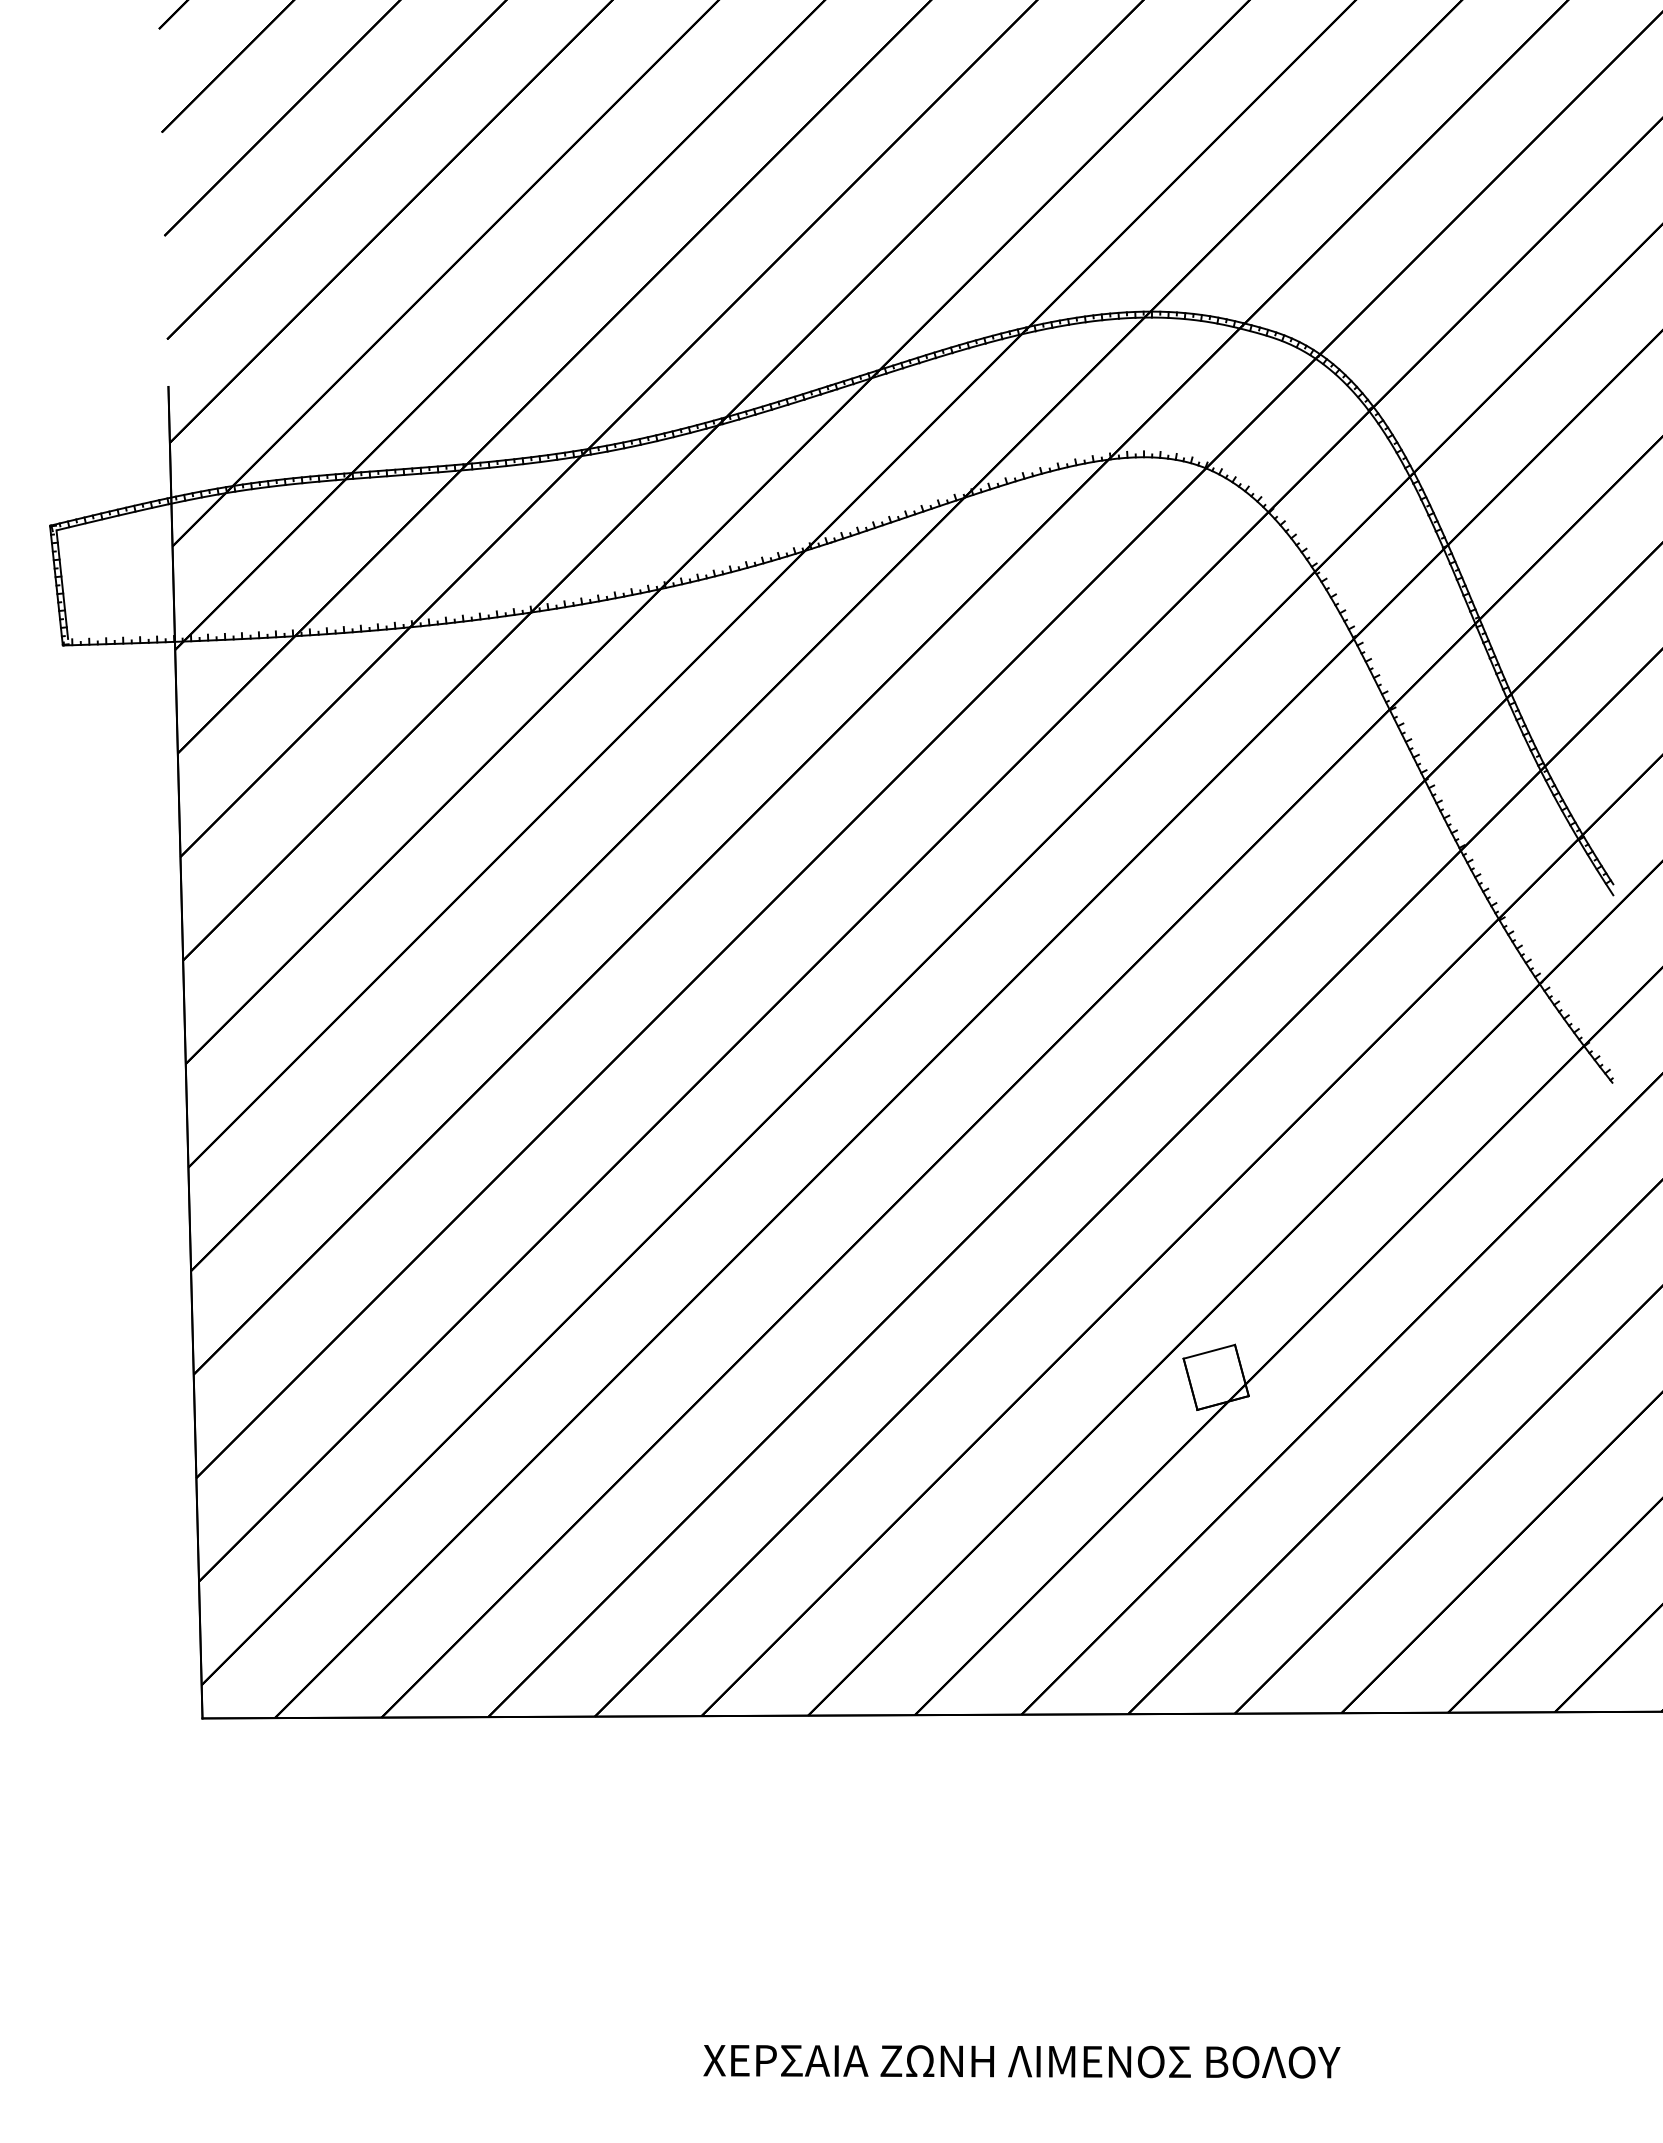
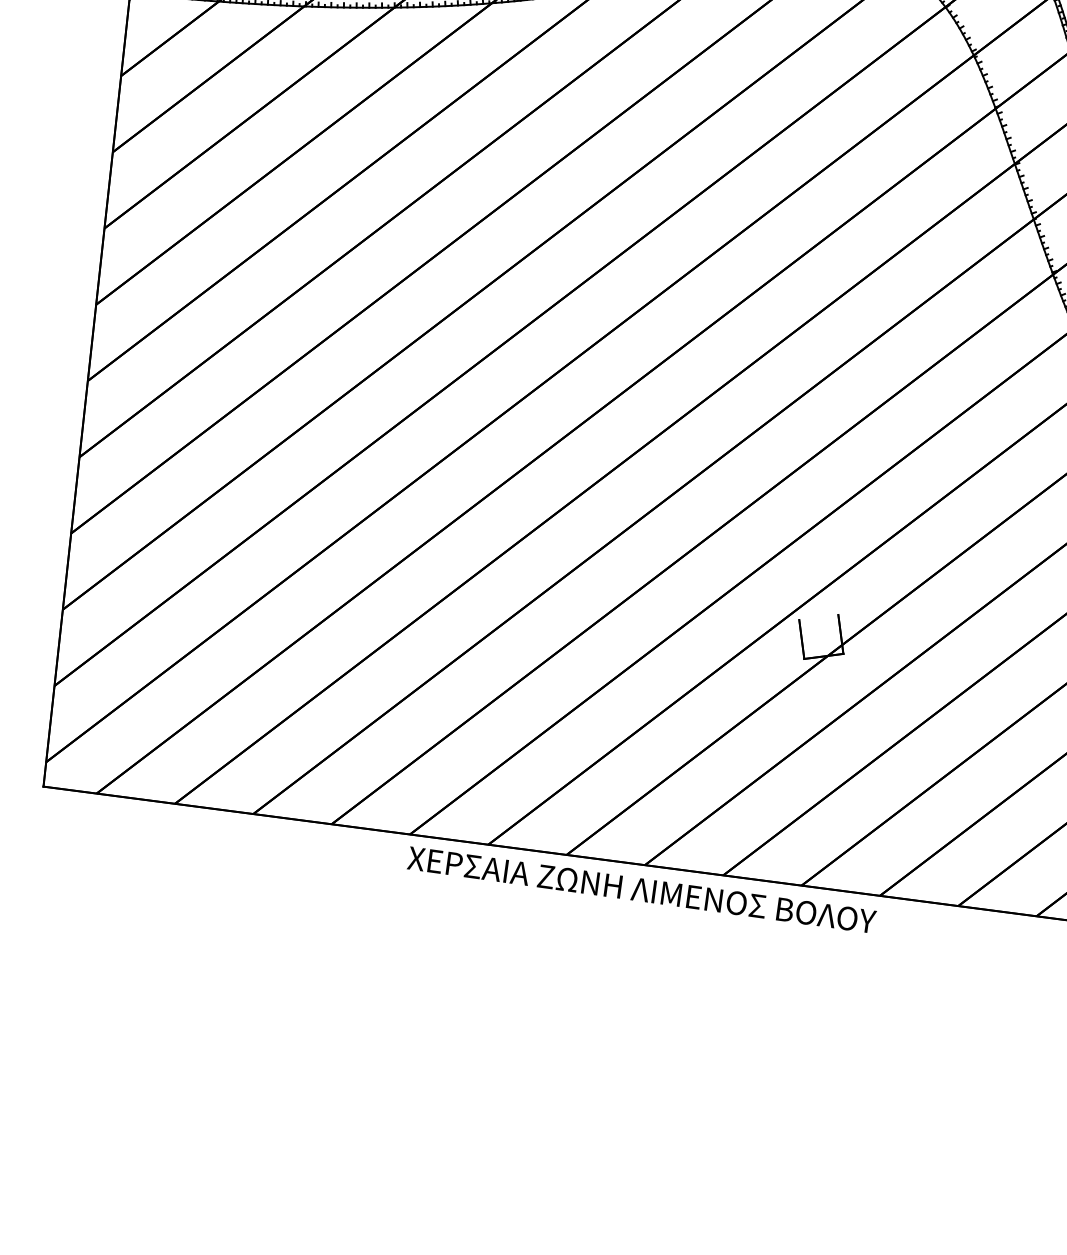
line: (1209, 1351) -> (818, 617), removed
text: (1021, 2061) -> (641, 889), moved

